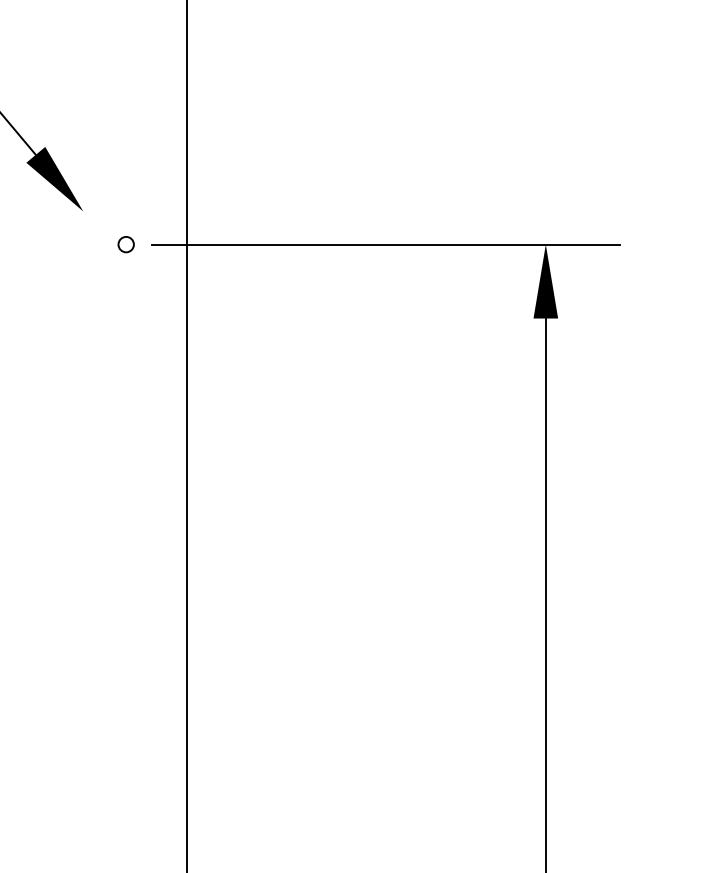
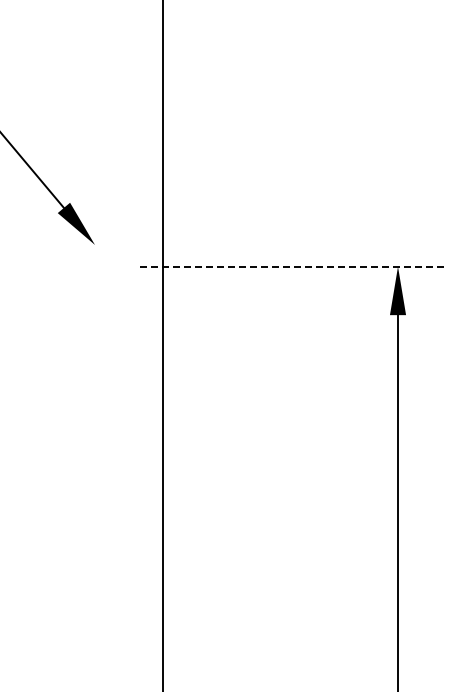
circle: (126, 244) -> (123, 266), removed
line: (386, 244) -> (293, 266), solid -> dashed

